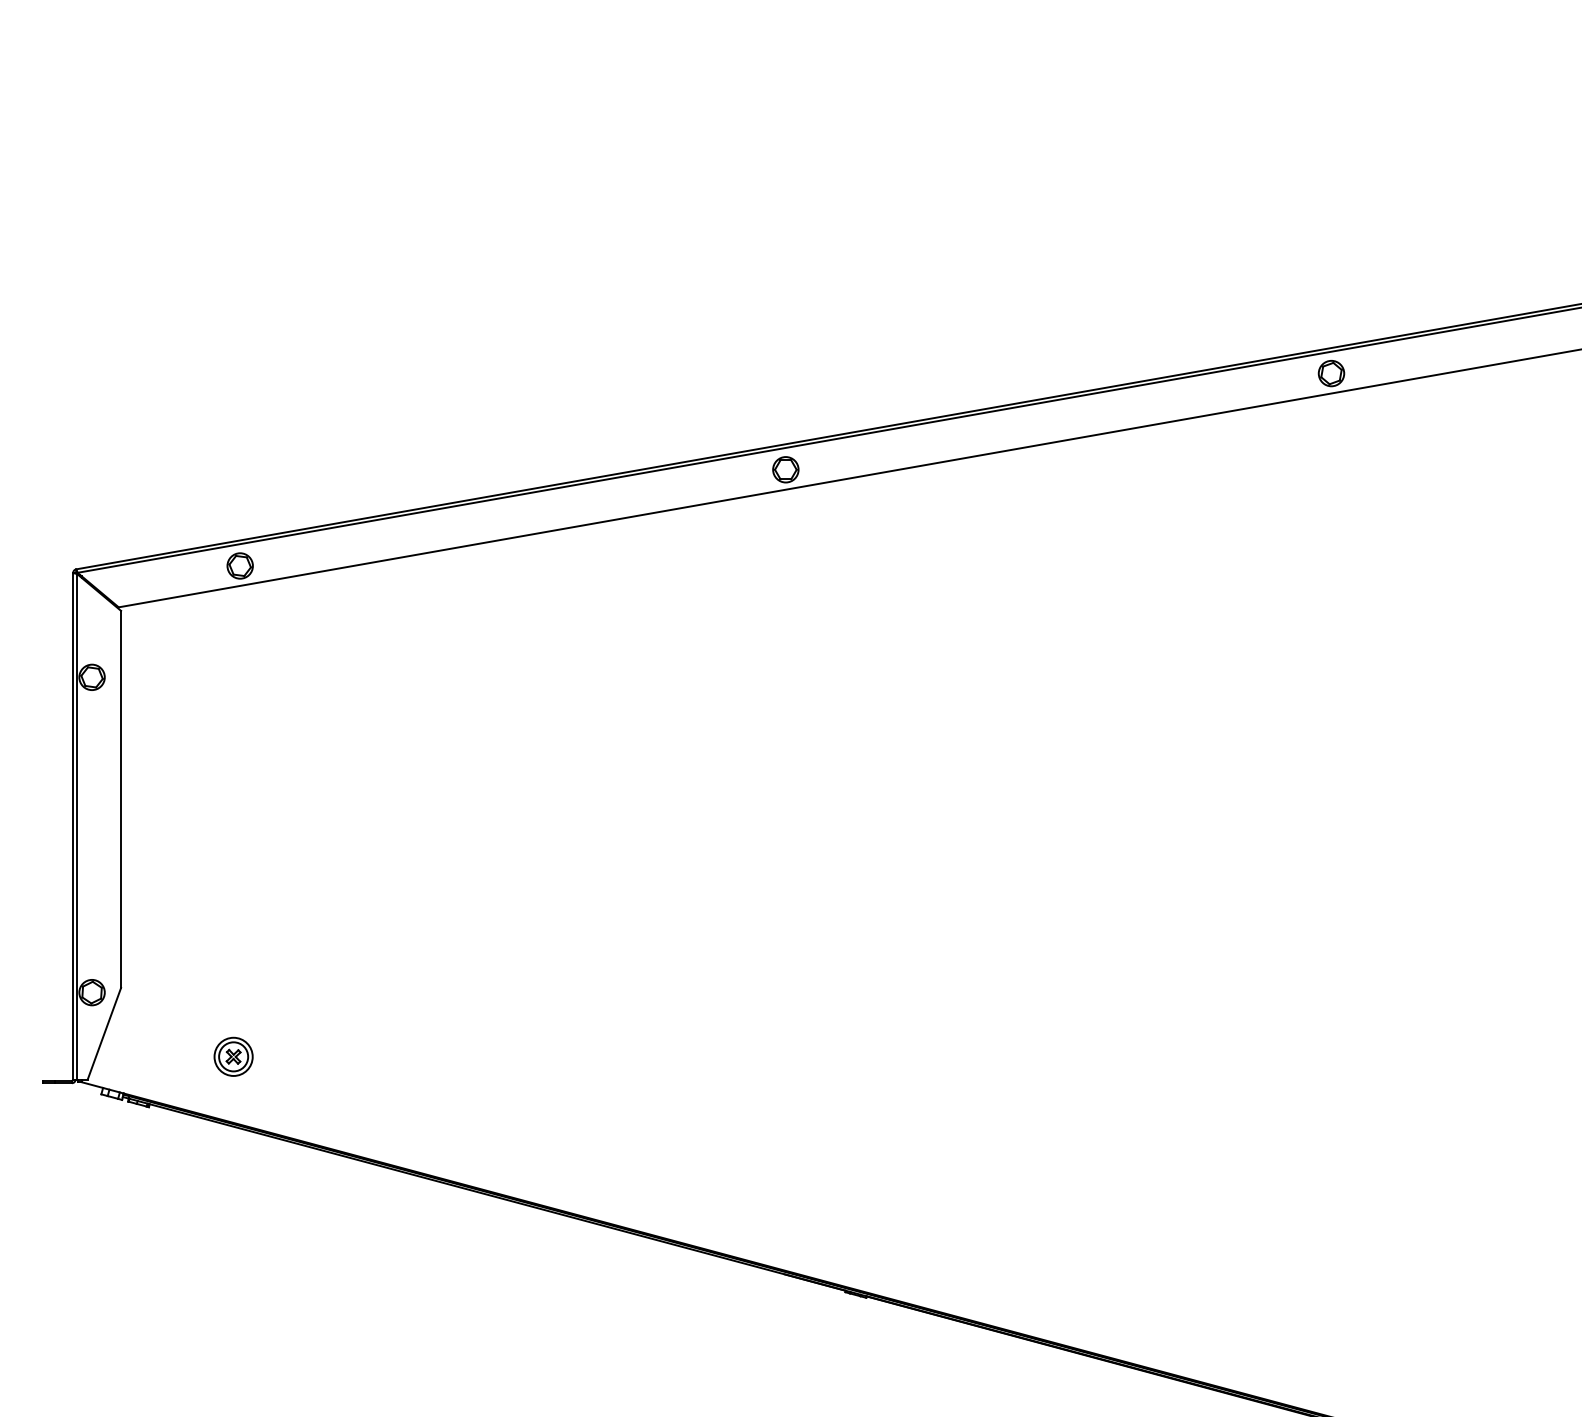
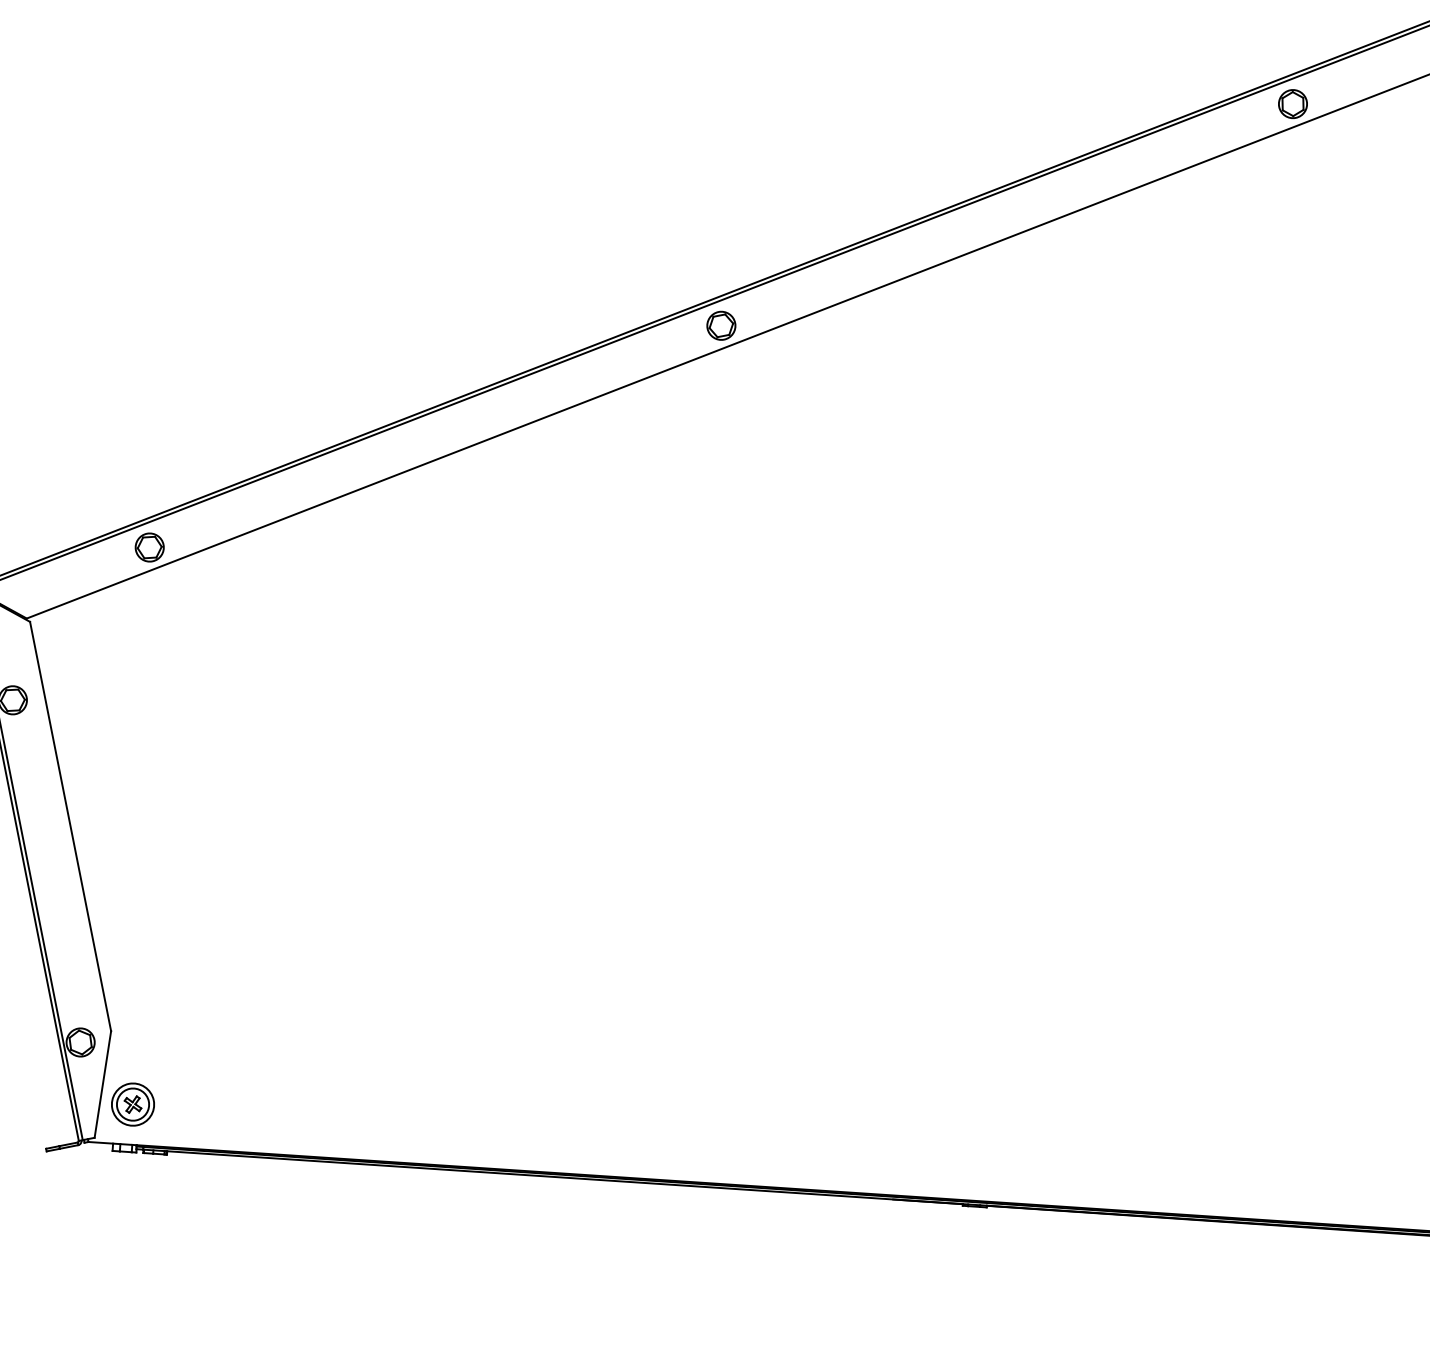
part: (233, 1056) -> (132, 1104), moved

